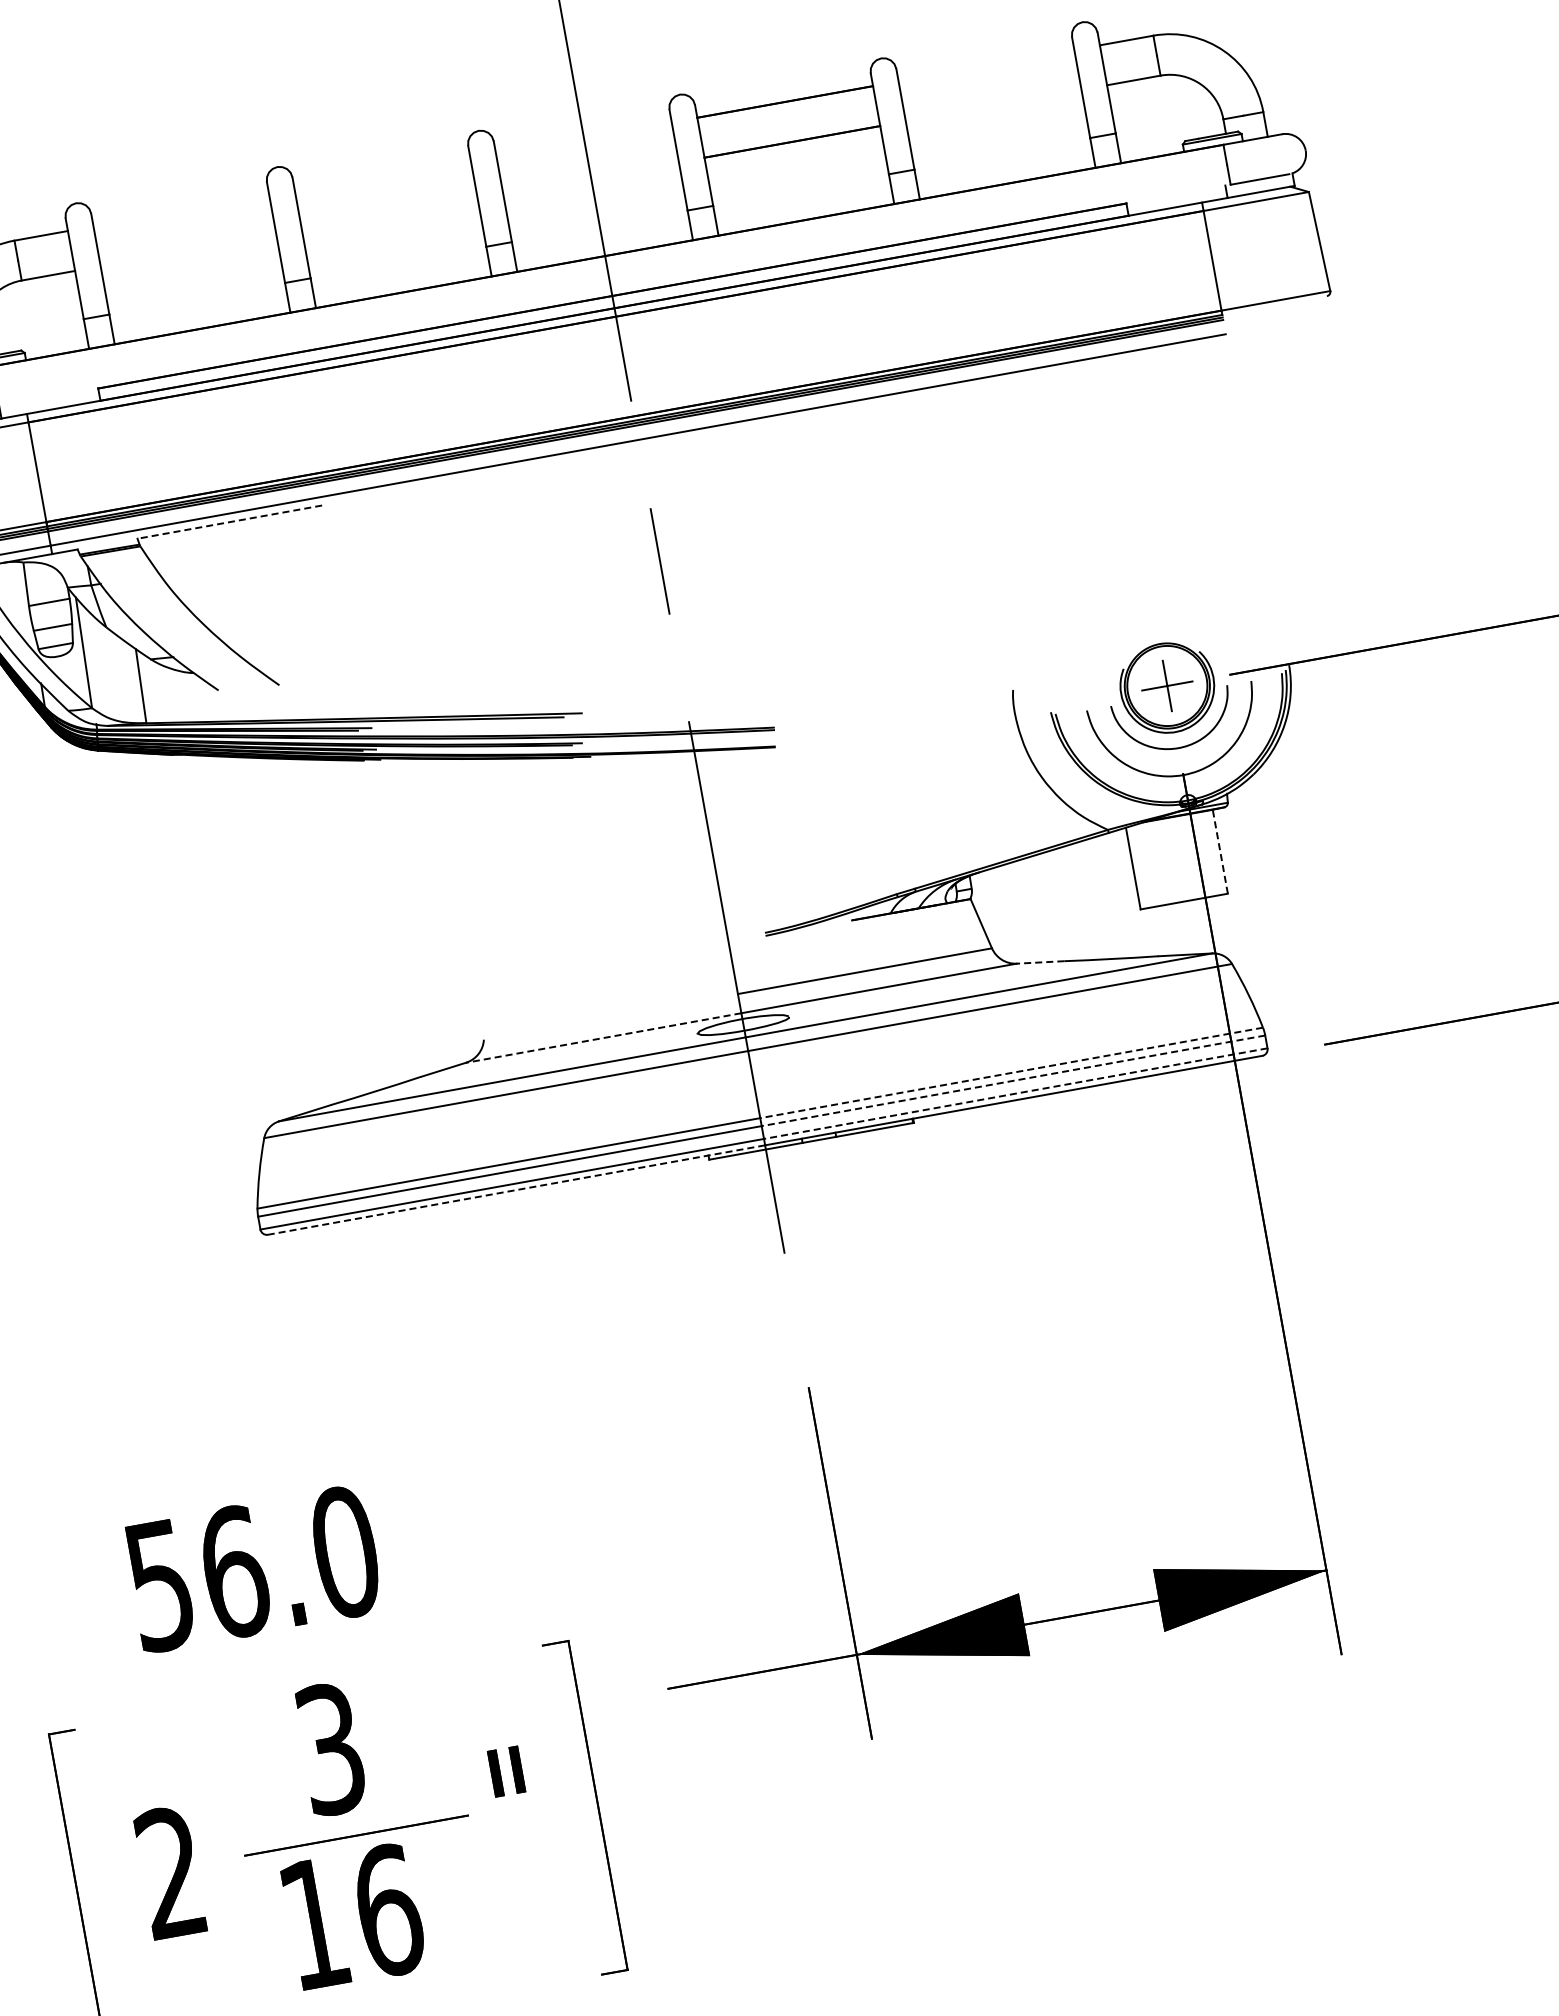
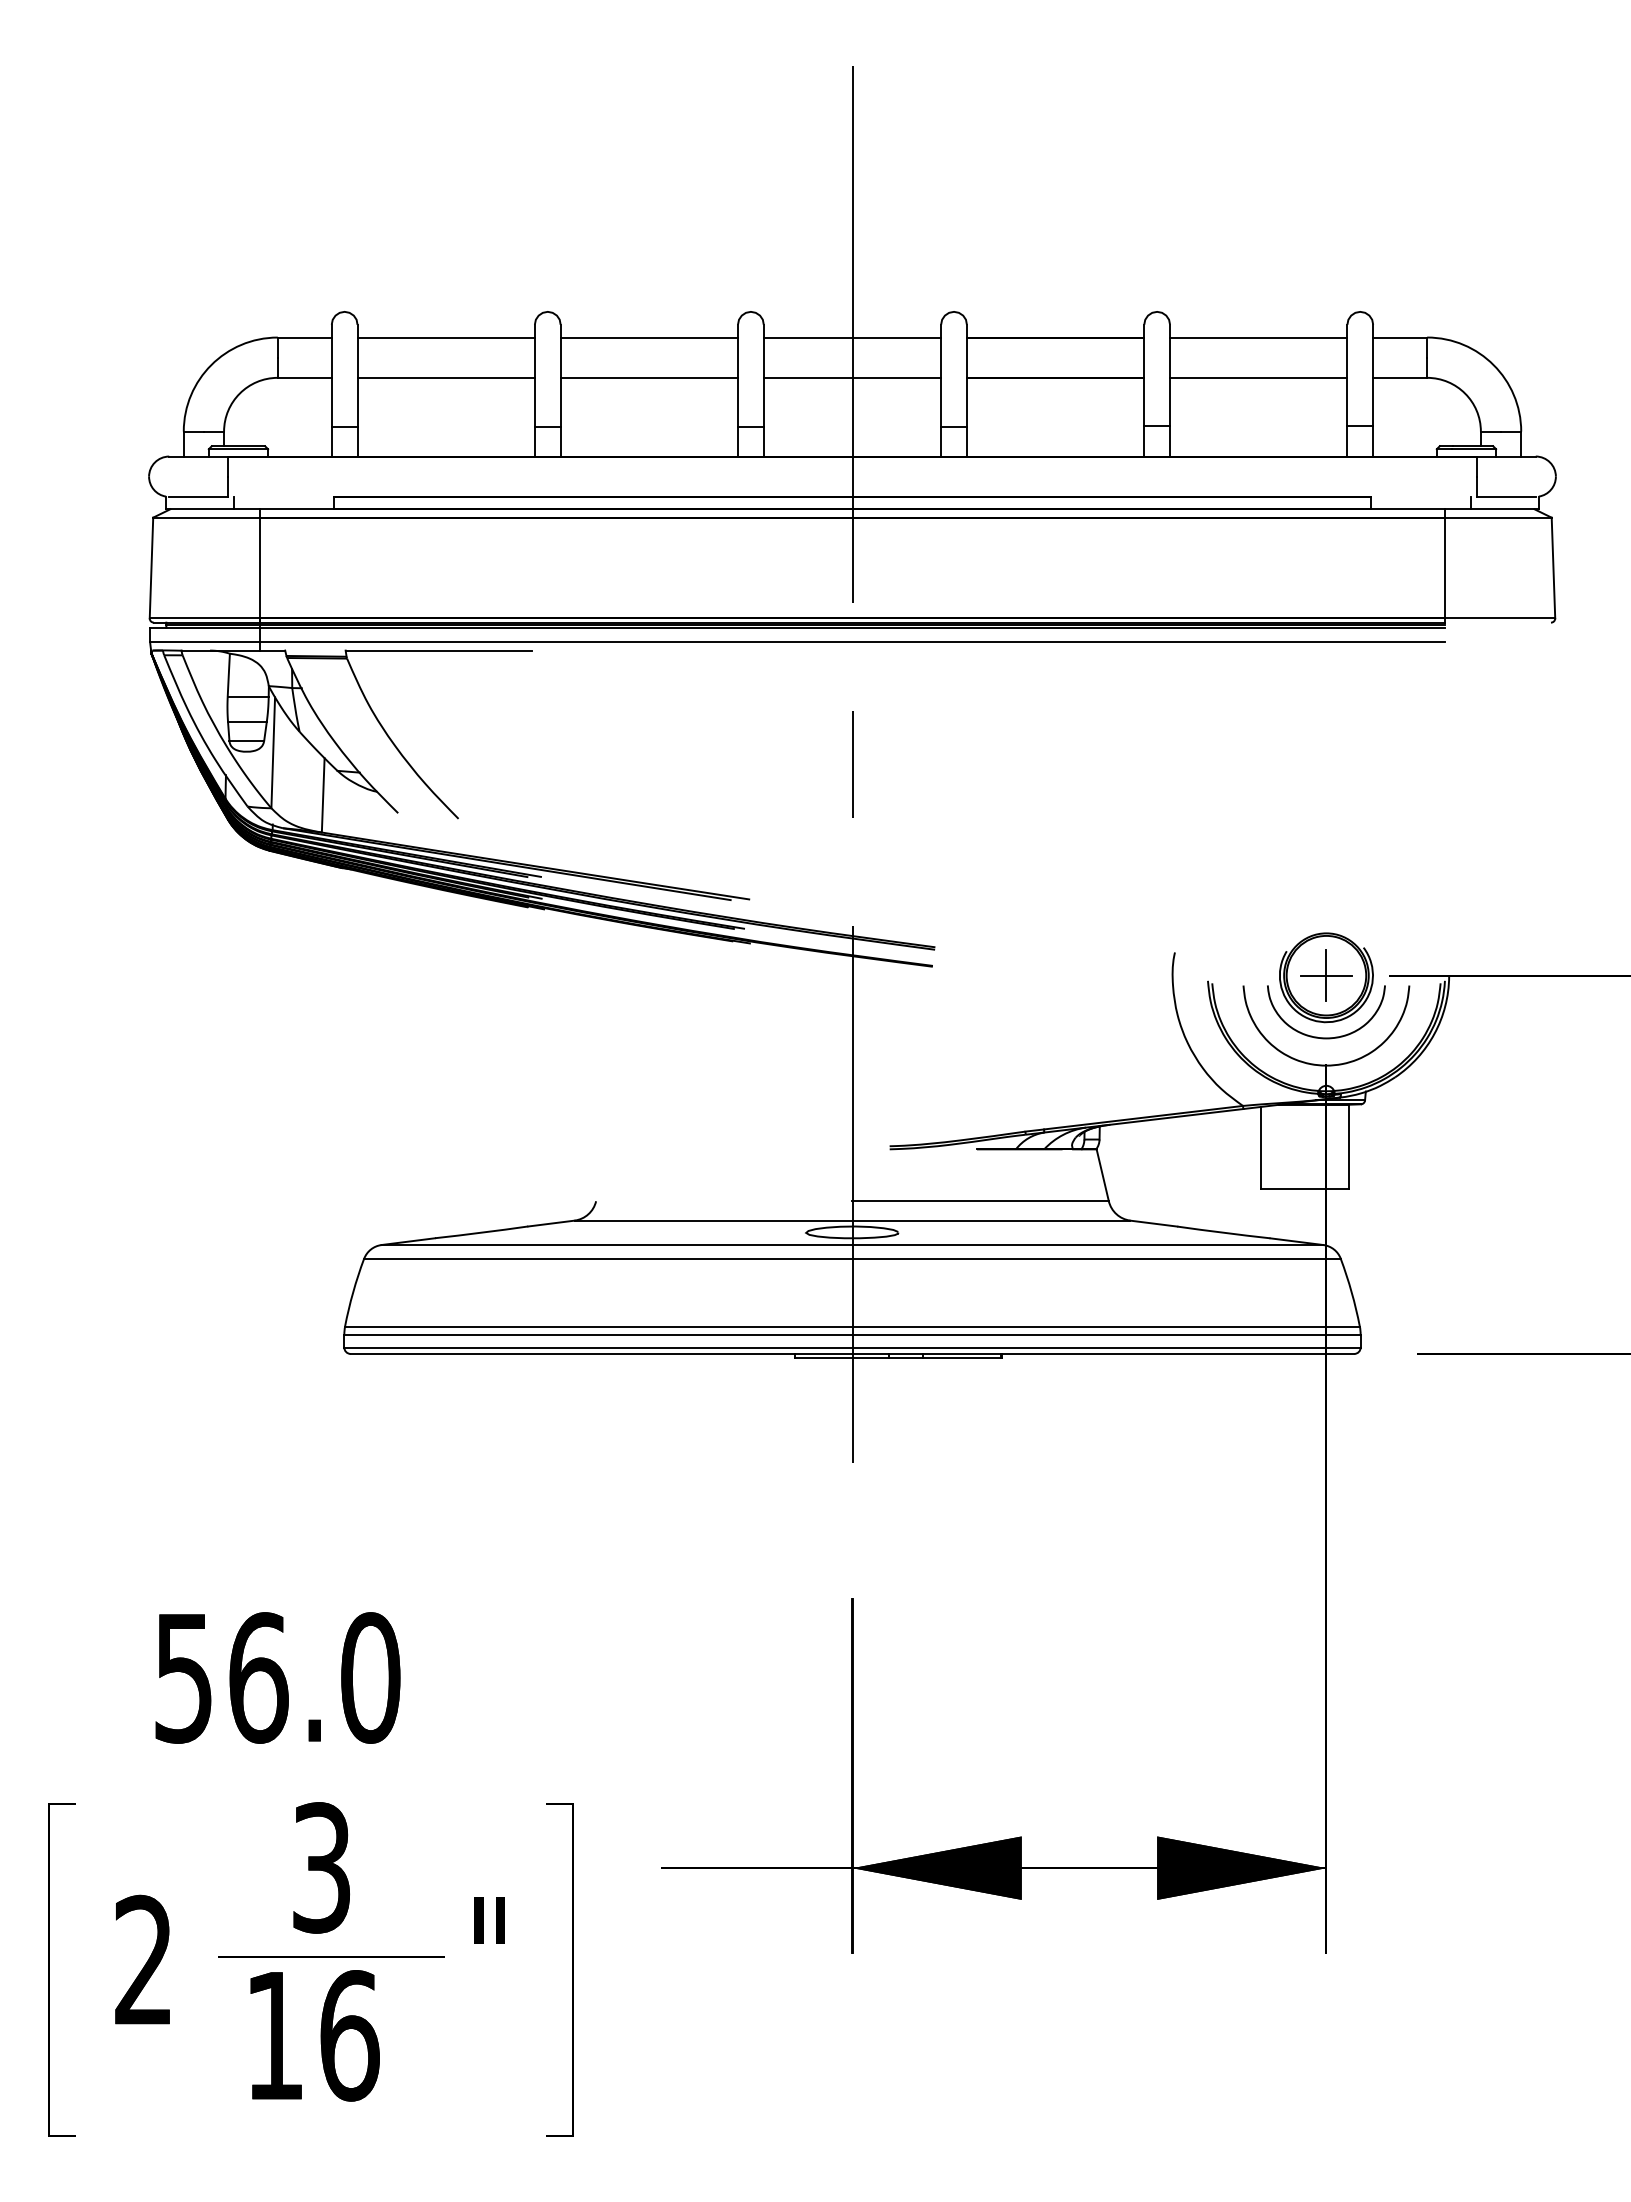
line: (986, 65) -> (1258, 337), added
line: (993, 105) -> (1258, 377), added
line: (583, 138) -> (852, 337), added
line: (381, 174) -> (648, 337), added
line: (591, 177) -> (852, 377), added
line: (180, 210) -> (445, 337), added
line: (388, 214) -> (648, 377), added
line: (187, 250) -> (445, 377), added
line: (229, 522) -> (438, 650), dashed -> solid
line: (1220, 851) -> (1349, 1146), dashed -> solid
line: (1040, 962) -> (1153, 1223), dashed -> solid
line: (603, 1037) -> (713, 1220), dashed -> solid
line: (1011, 1072) -> (1106, 1326), dashed -> solid
line: (1013, 1080) -> (1106, 1334), dashed -> solid
line: (1015, 1093) -> (1106, 1347), dashed -> solid
line: (516, 1189) -> (601, 1353), dashed -> solid

